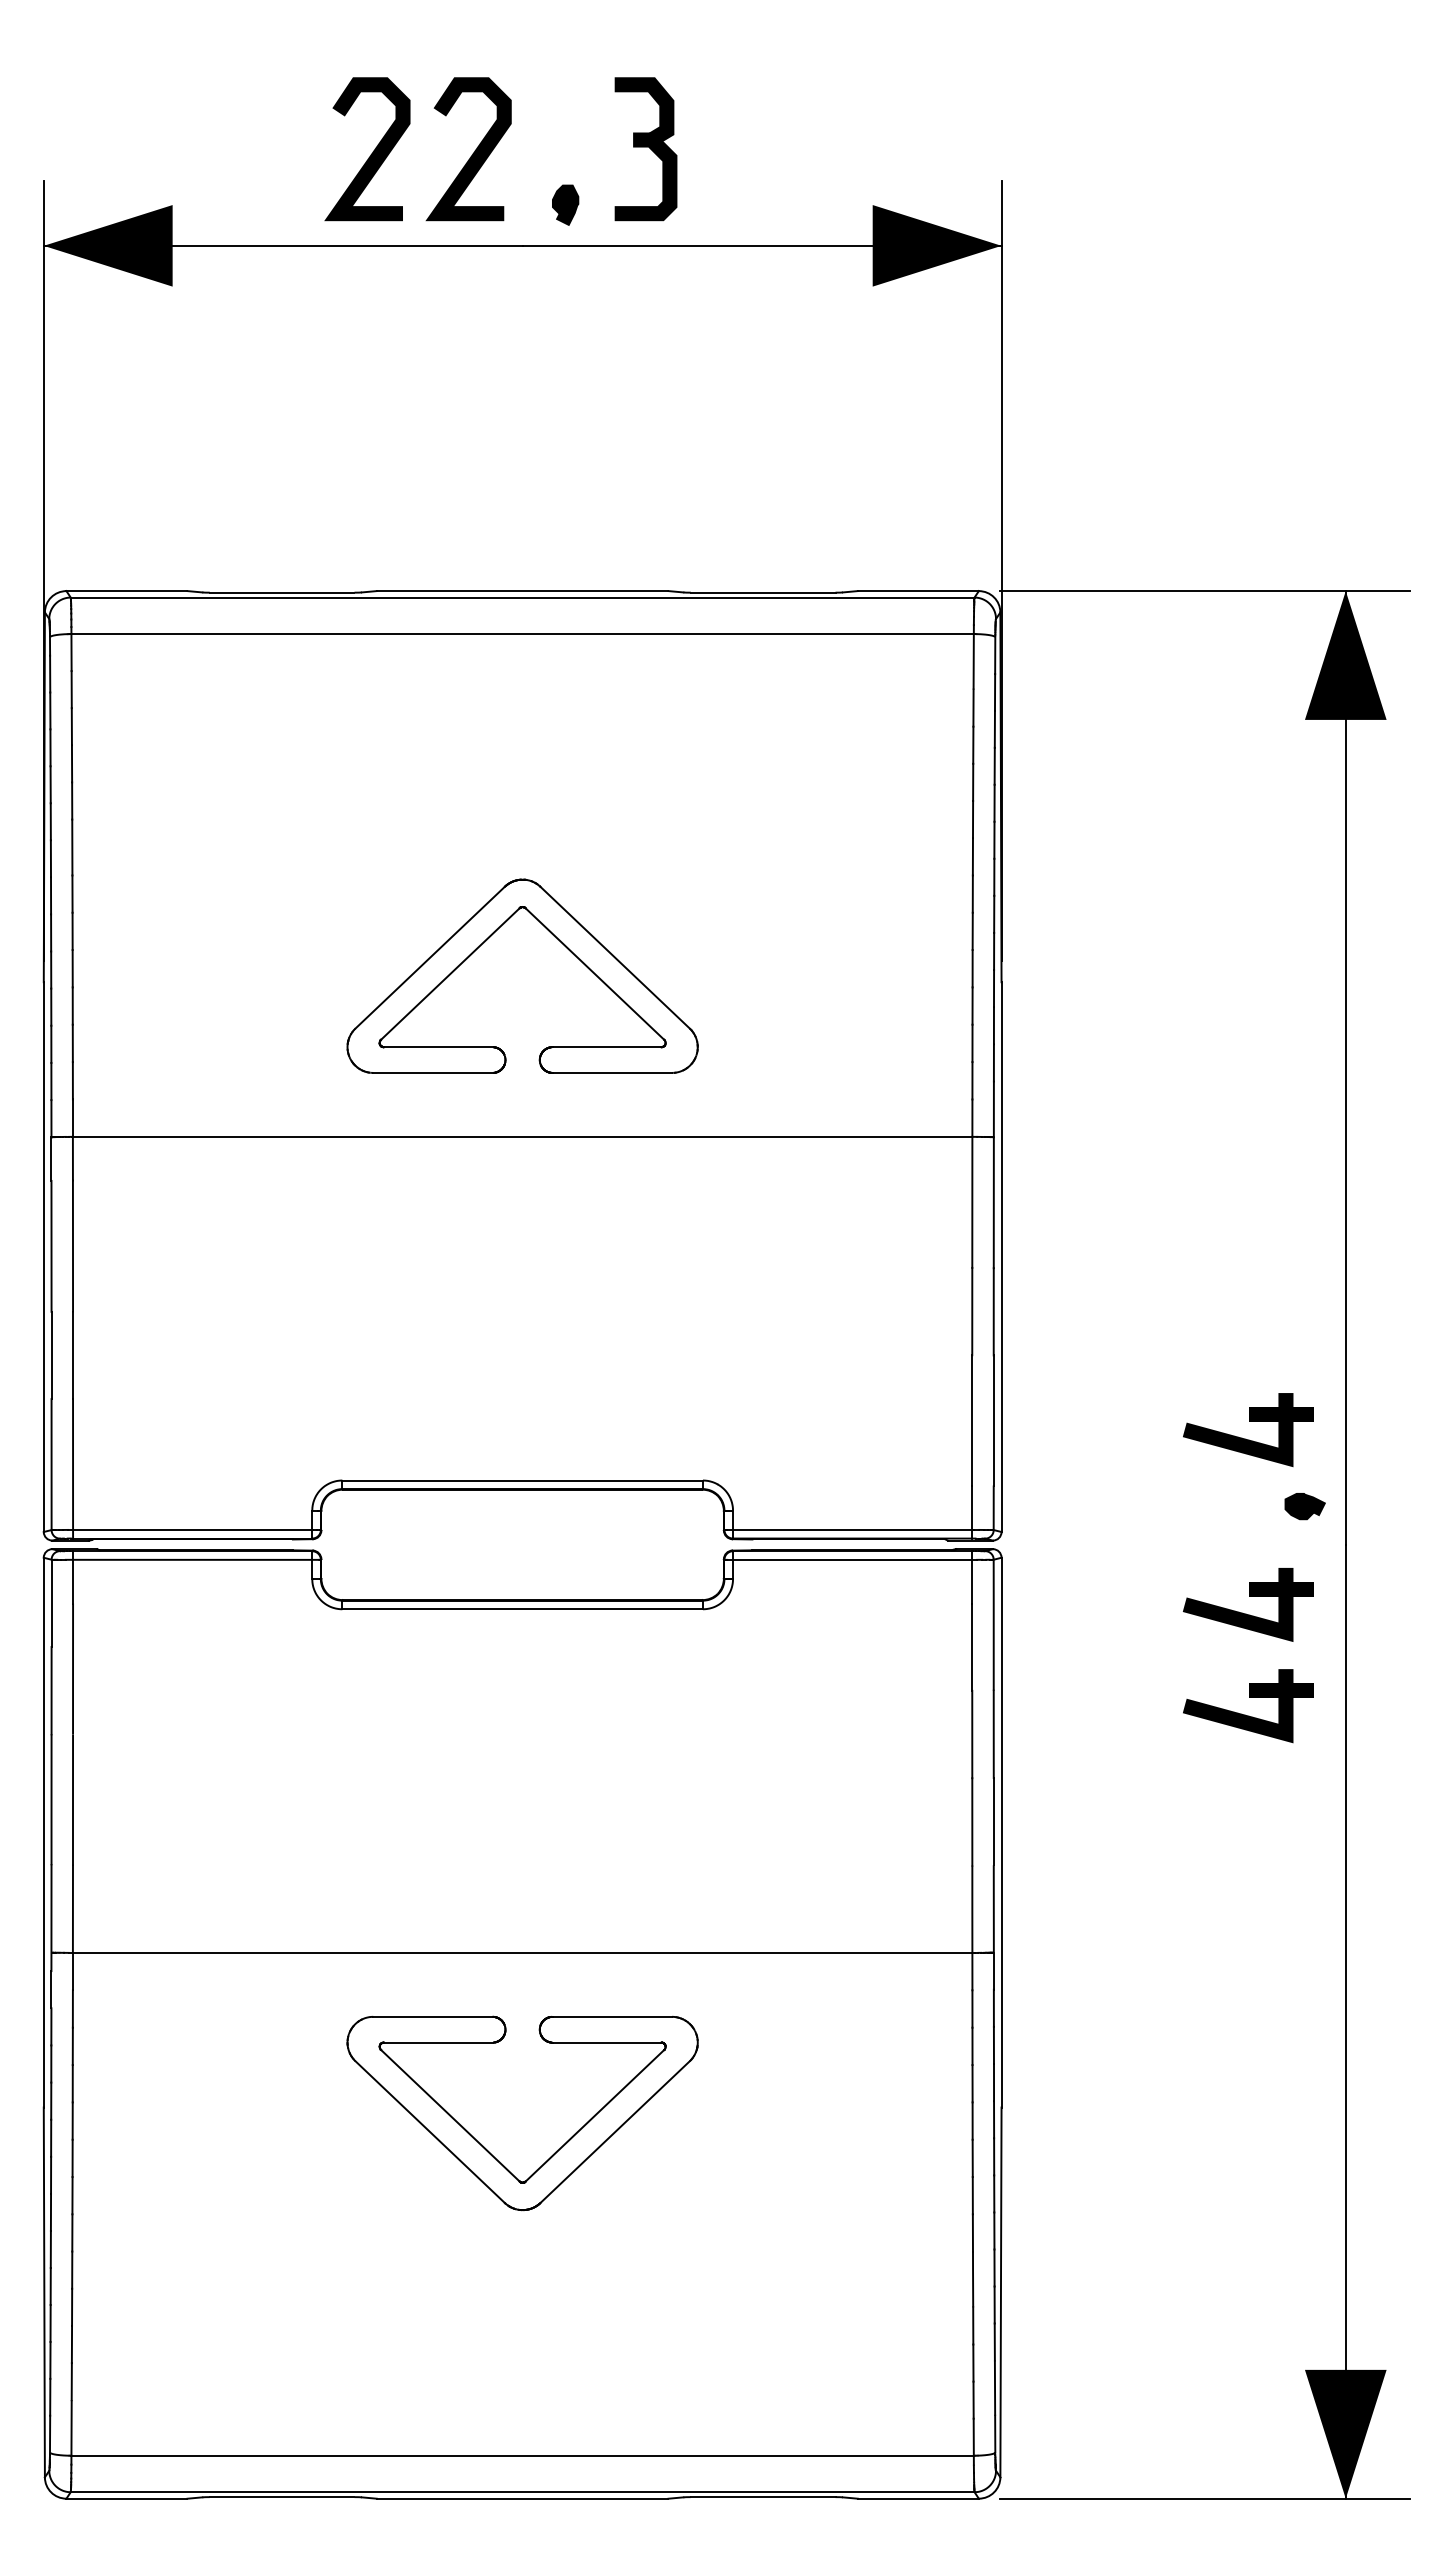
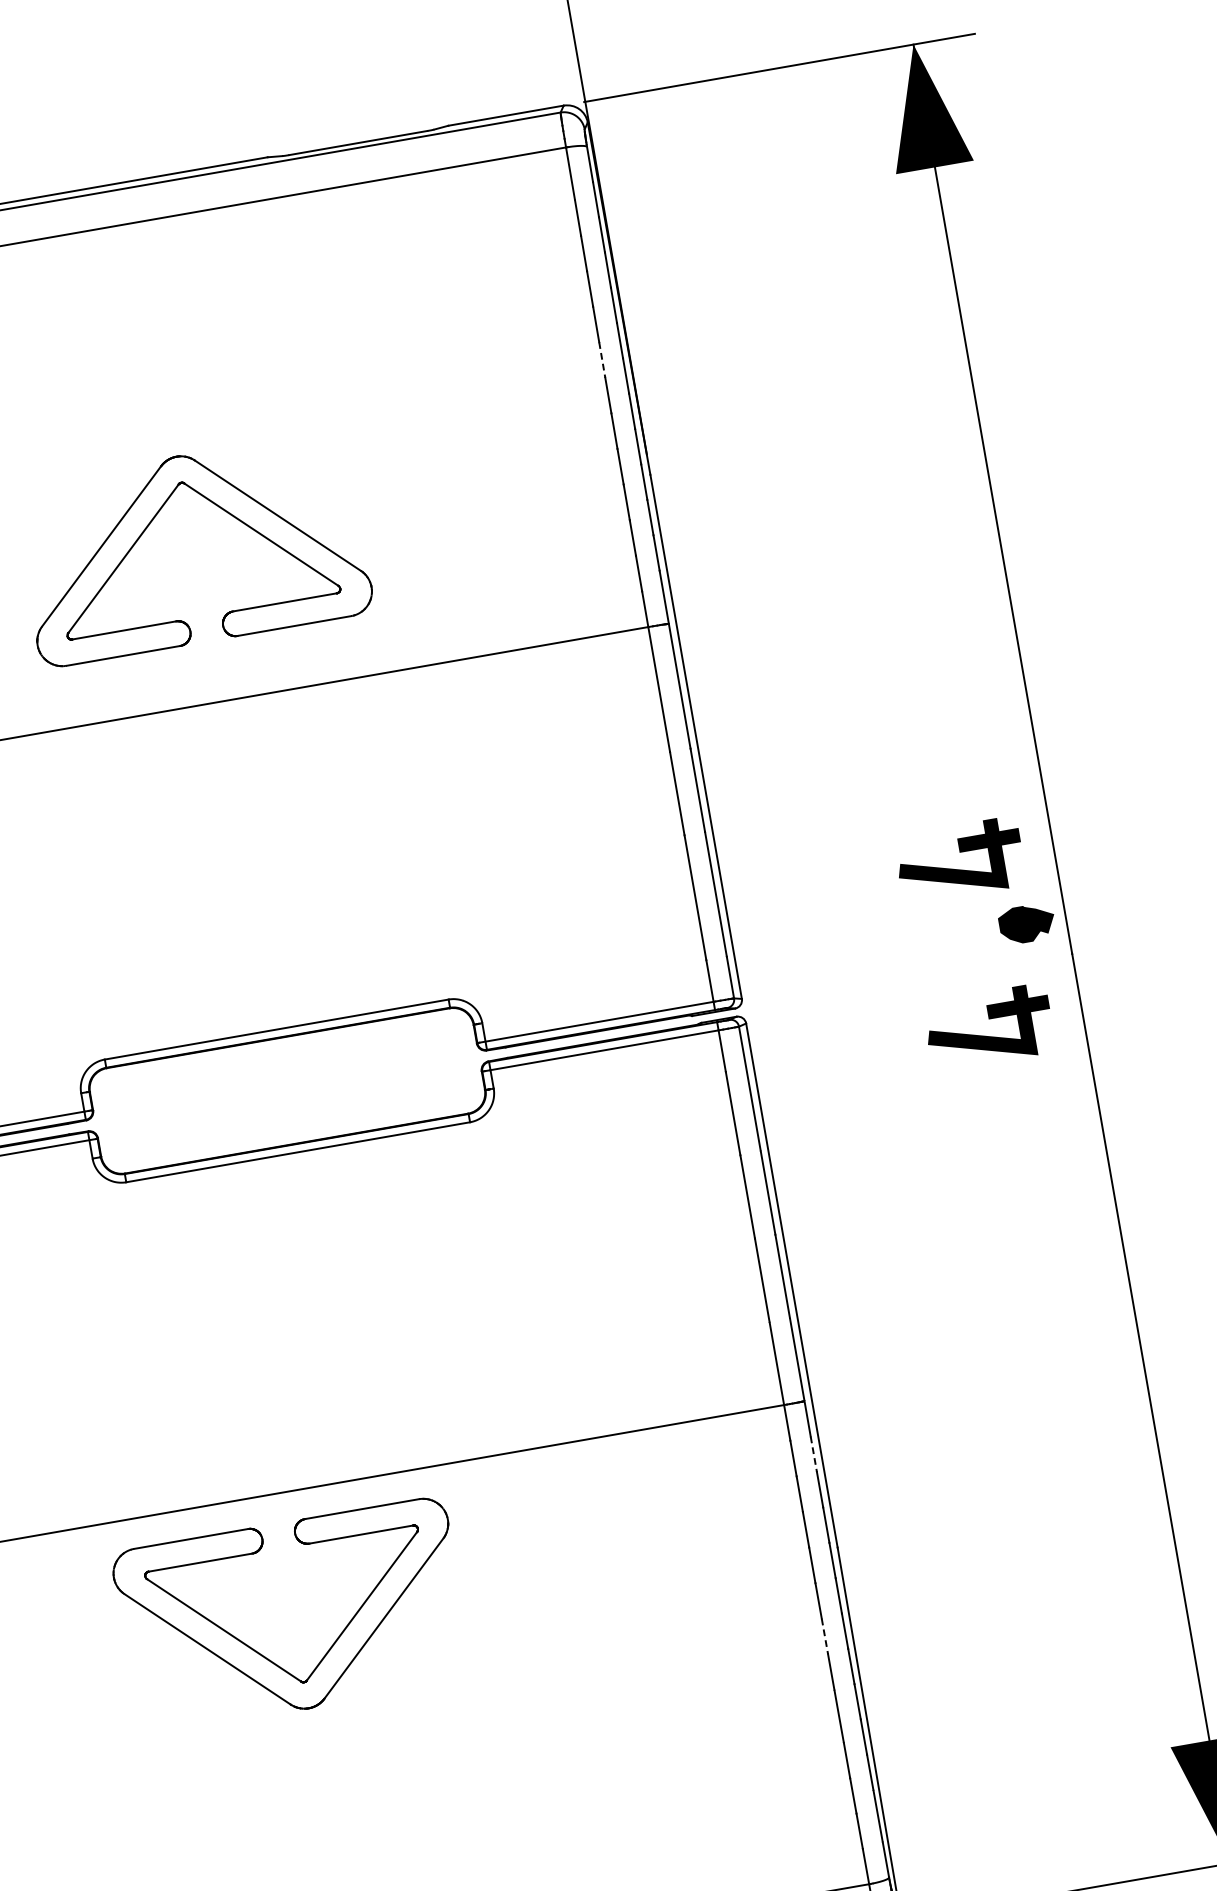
line: (972, 856) -> (601, 359), solid -> dashed
part: (1304, 1506) -> (1026, 924), size x1.4
part: (1245, 1714) -> (1004, 1132), removed
line: (993, 2008) -> (813, 1454), solid -> dashed
part: (486, 2148) -> (264, 1655), moved
line: (972, 2195) -> (824, 1636), solid -> dashed

